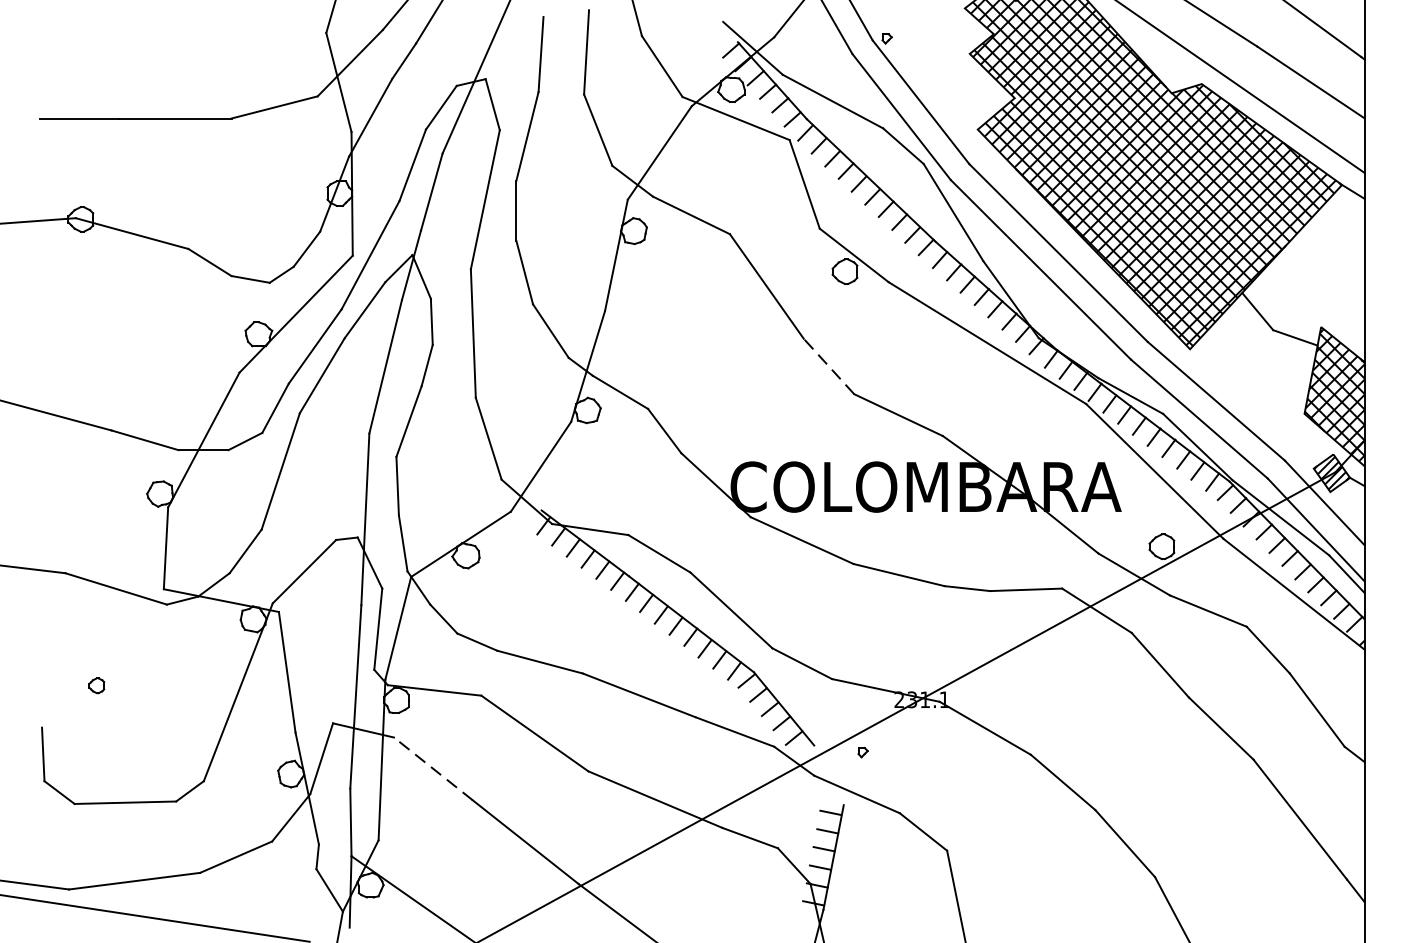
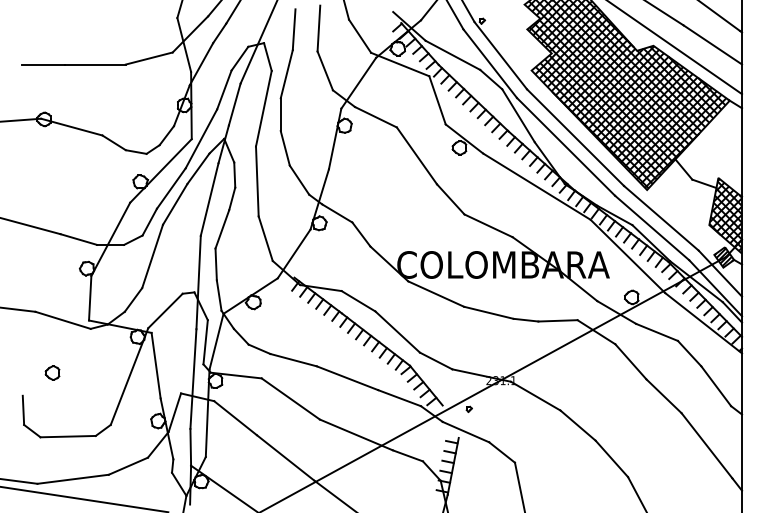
line: (828, 366) -> (450, 199), dashed -> solid
part: (96, 684) -> (52, 372), size x1.67
line: (433, 767) -> (235, 417), dashed -> solid

